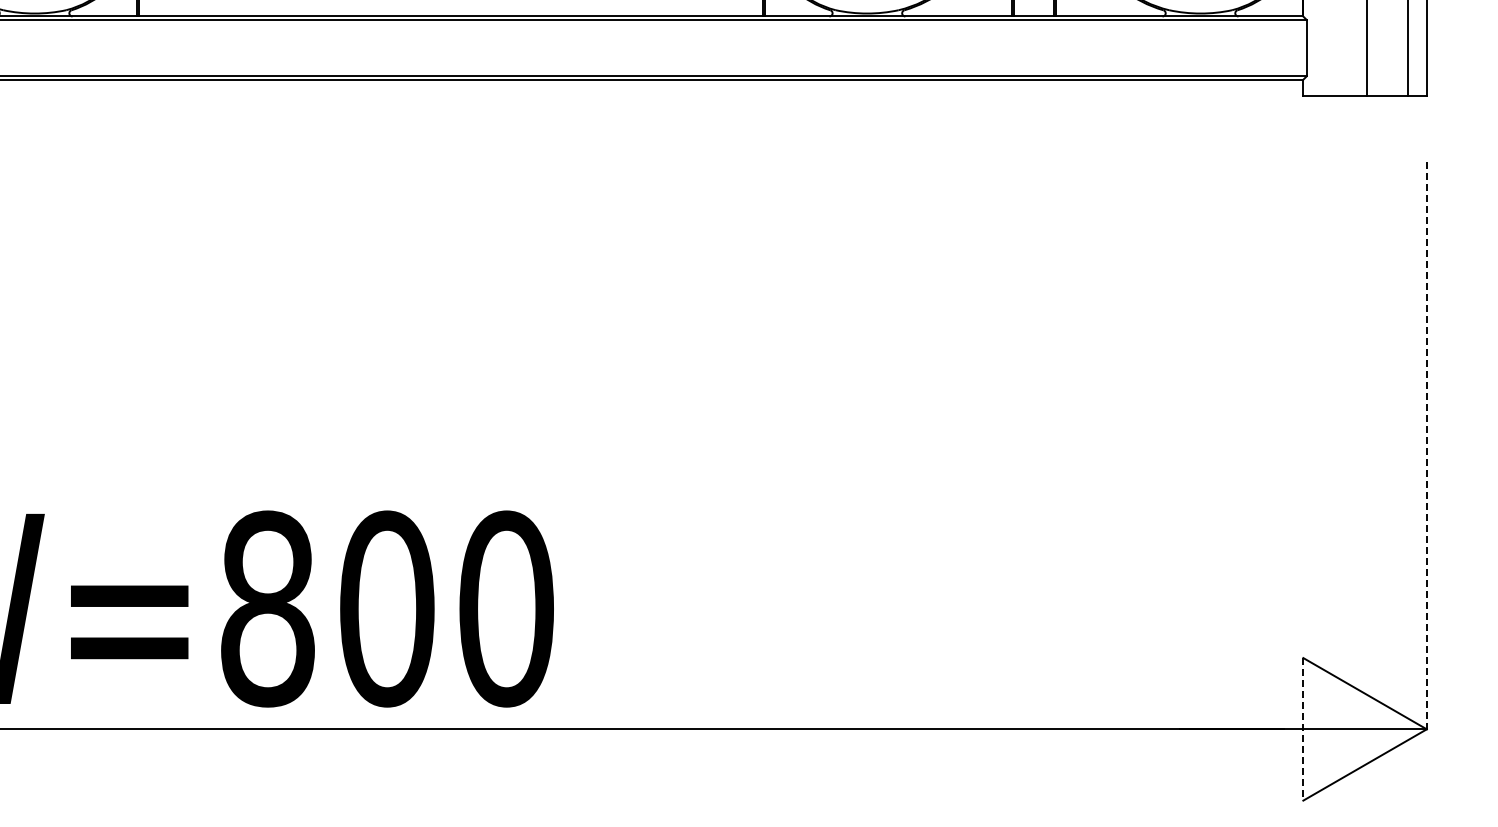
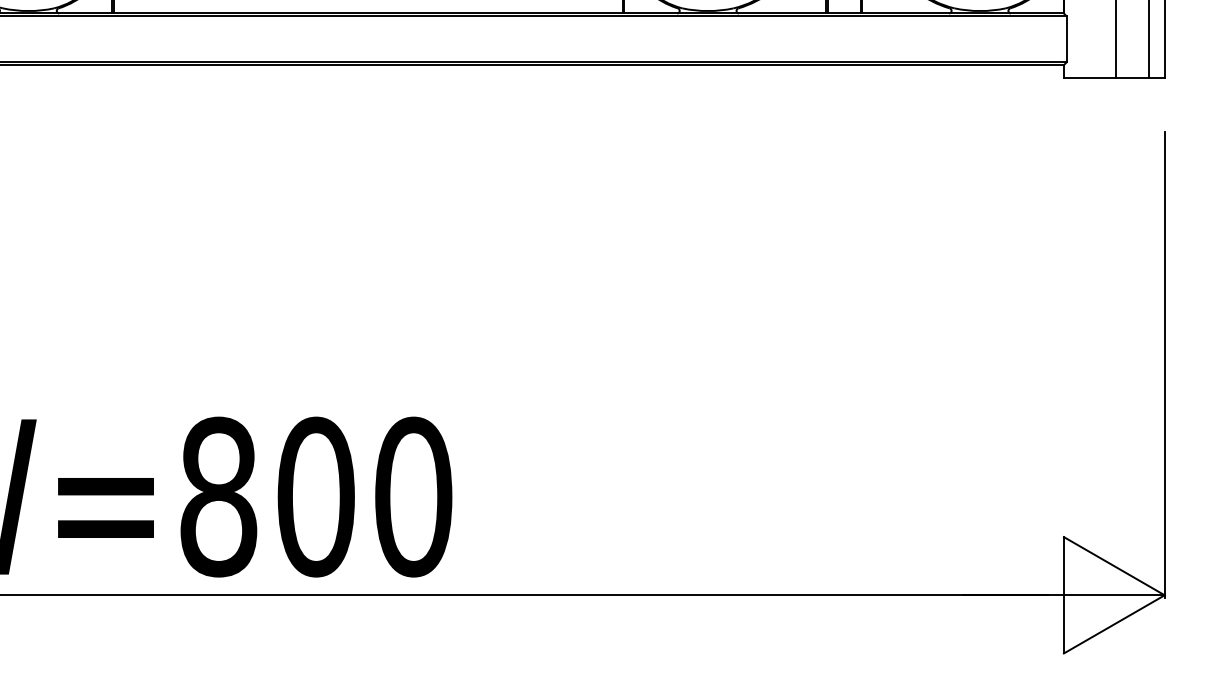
line: (1426, 447) -> (1164, 365), dashed -> solid
line: (1303, 729) -> (1064, 595), dashed -> solid

